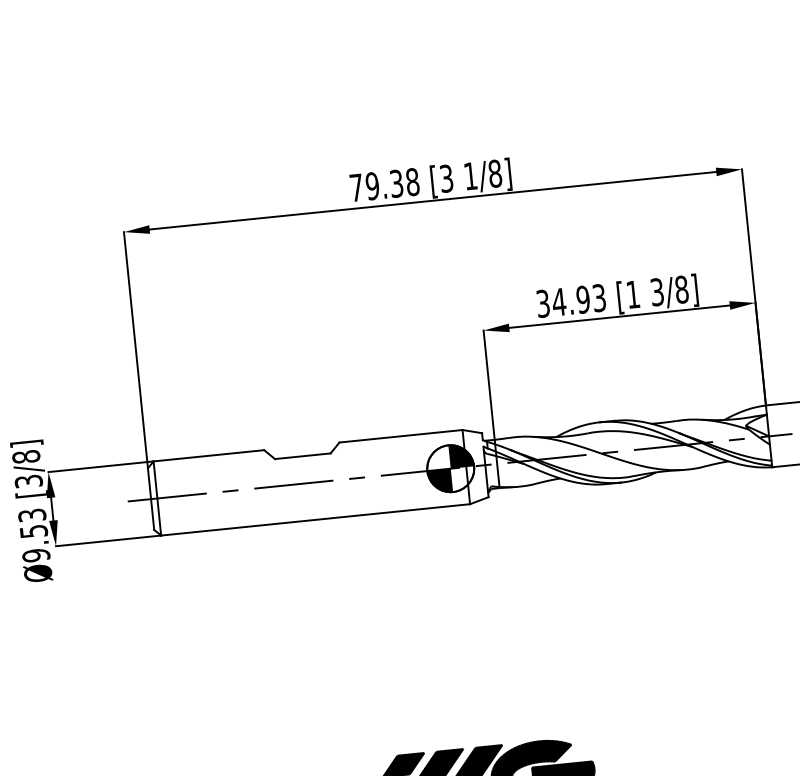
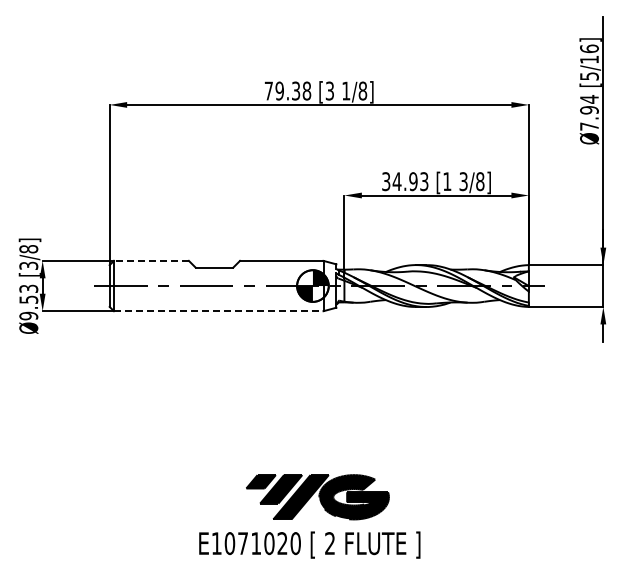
line: (207, 455) -> (150, 260), solid -> dashed
line: (315, 520) -> (218, 311), solid -> dashed

